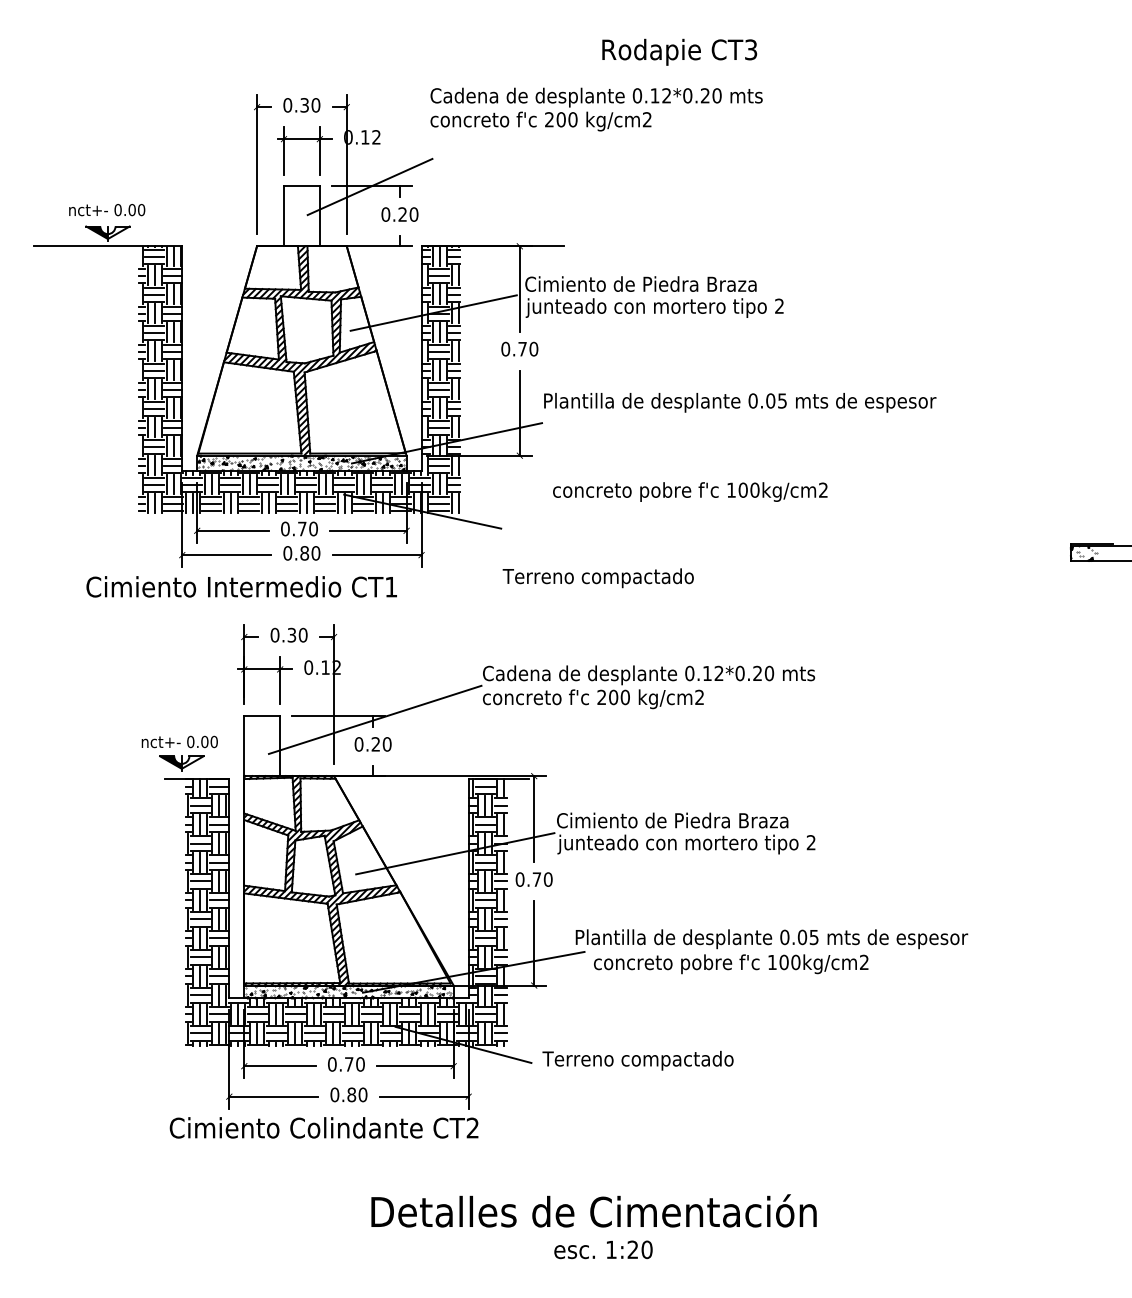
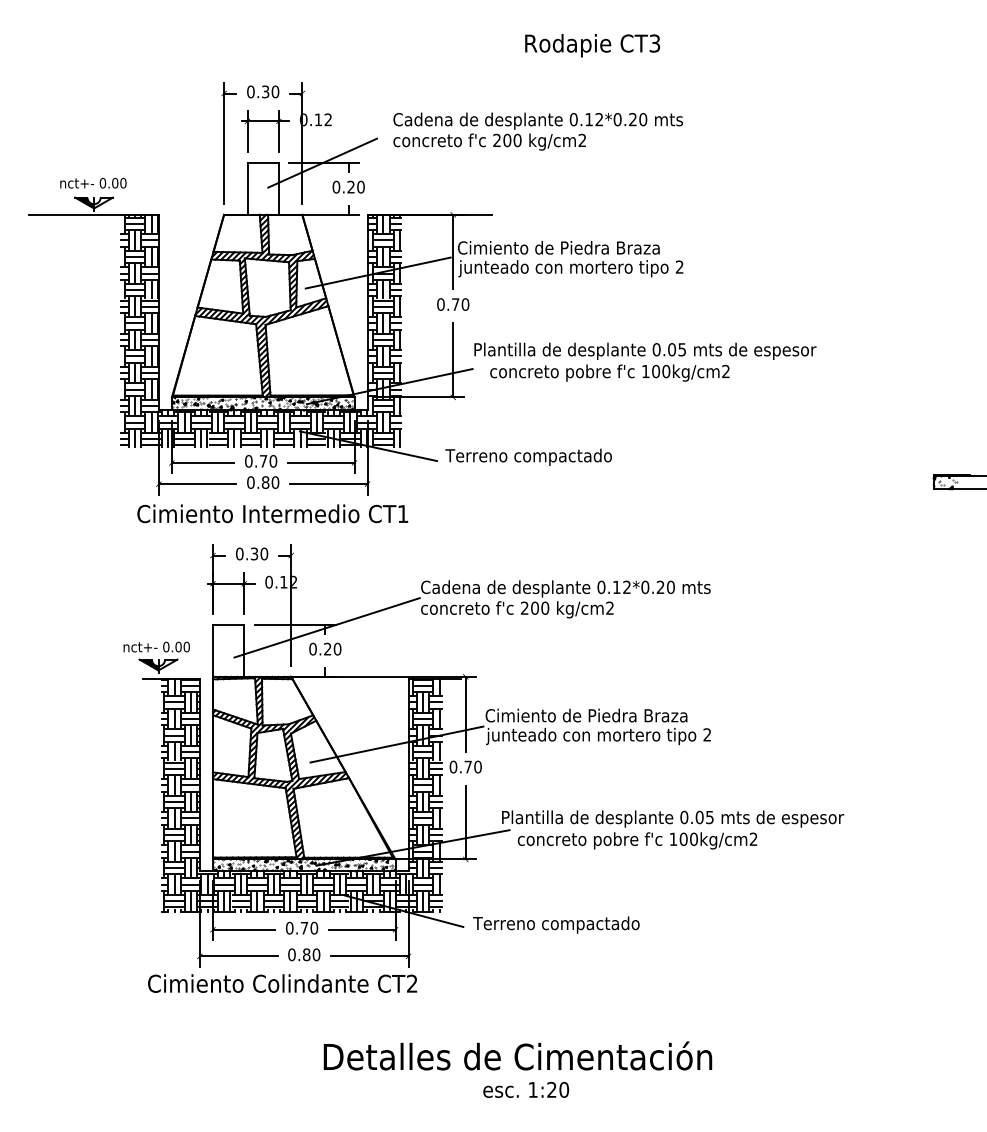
text: (595, 109) -> (537, 131), moved
text: (689, 491) -> (609, 372), moved
text: (598, 577) -> (528, 456), moved
text: (241, 586) -> (272, 513), moved

